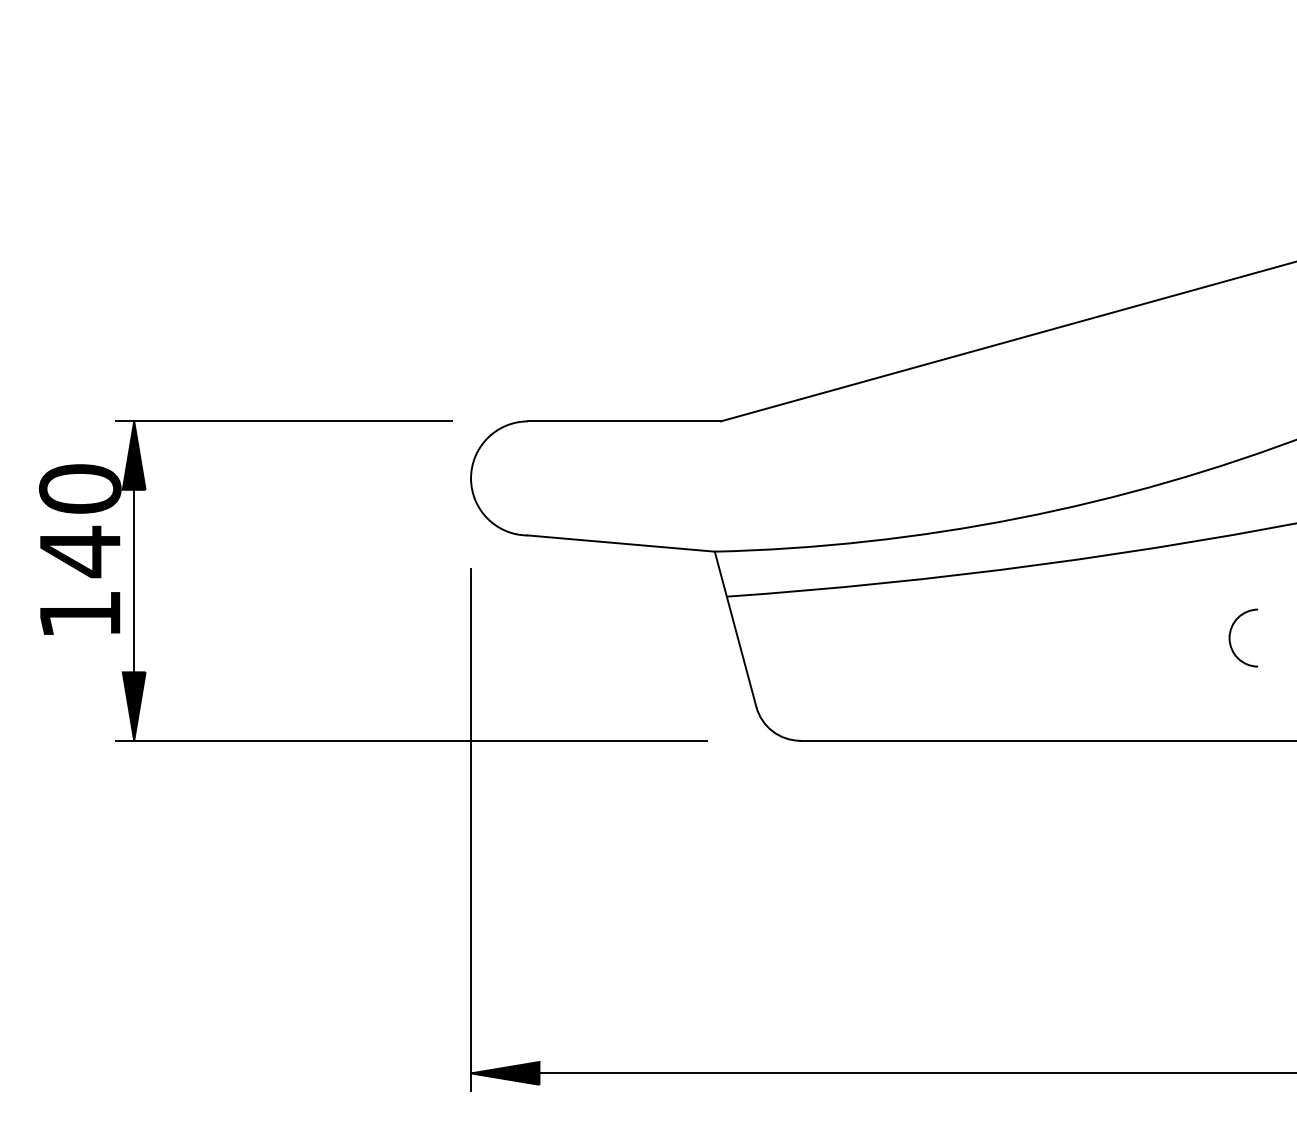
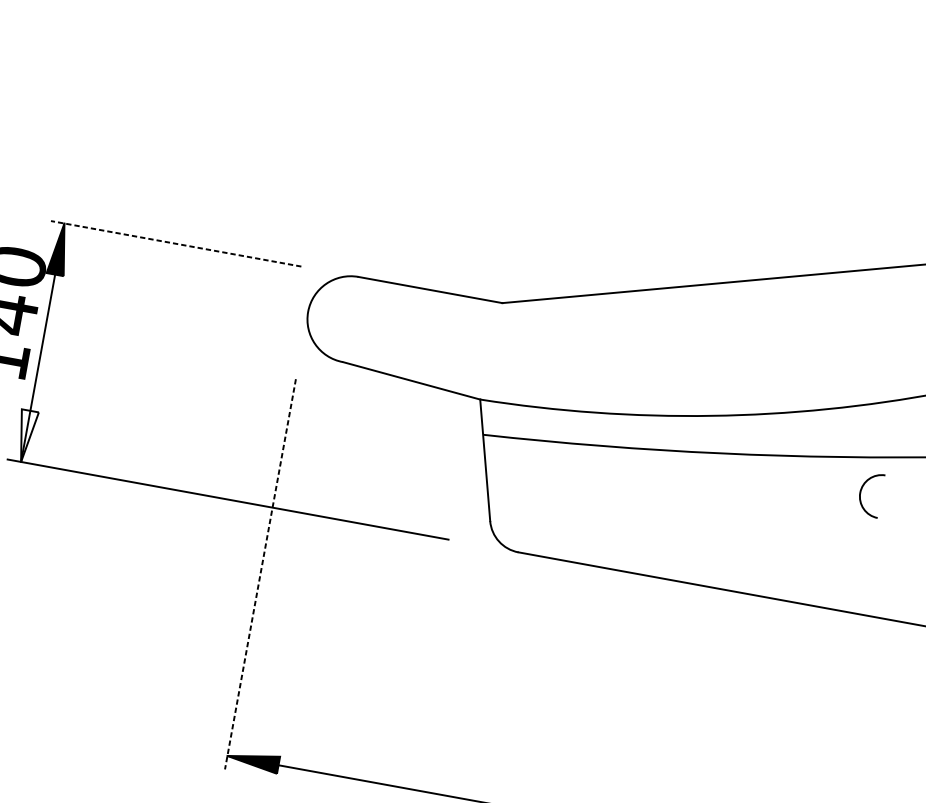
line: (283, 421) -> (175, 243), solid -> dashed
arc: (1230, 637) -> (861, 492), moved
fill: (133, 706) -> (25, 436), removed
line: (471, 830) -> (260, 574), solid -> dashed

